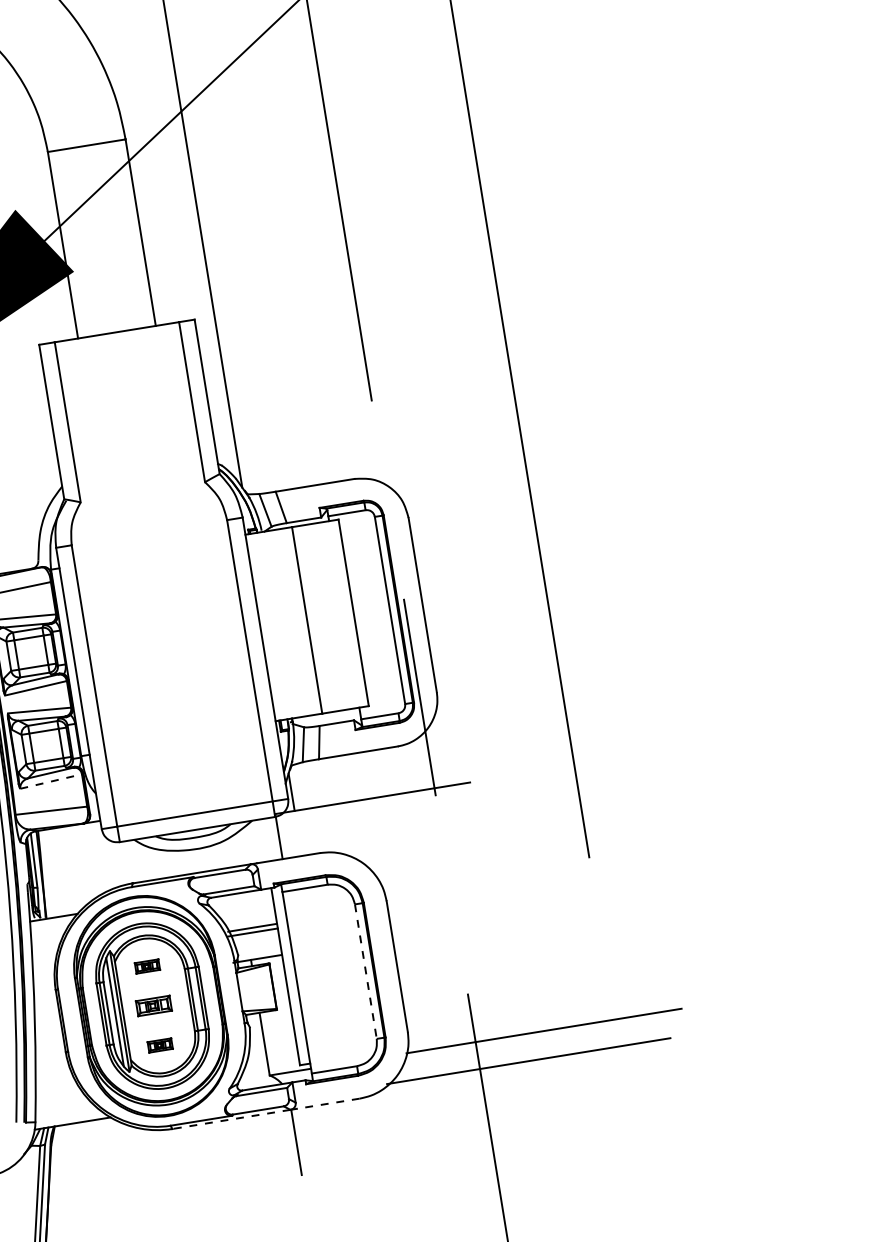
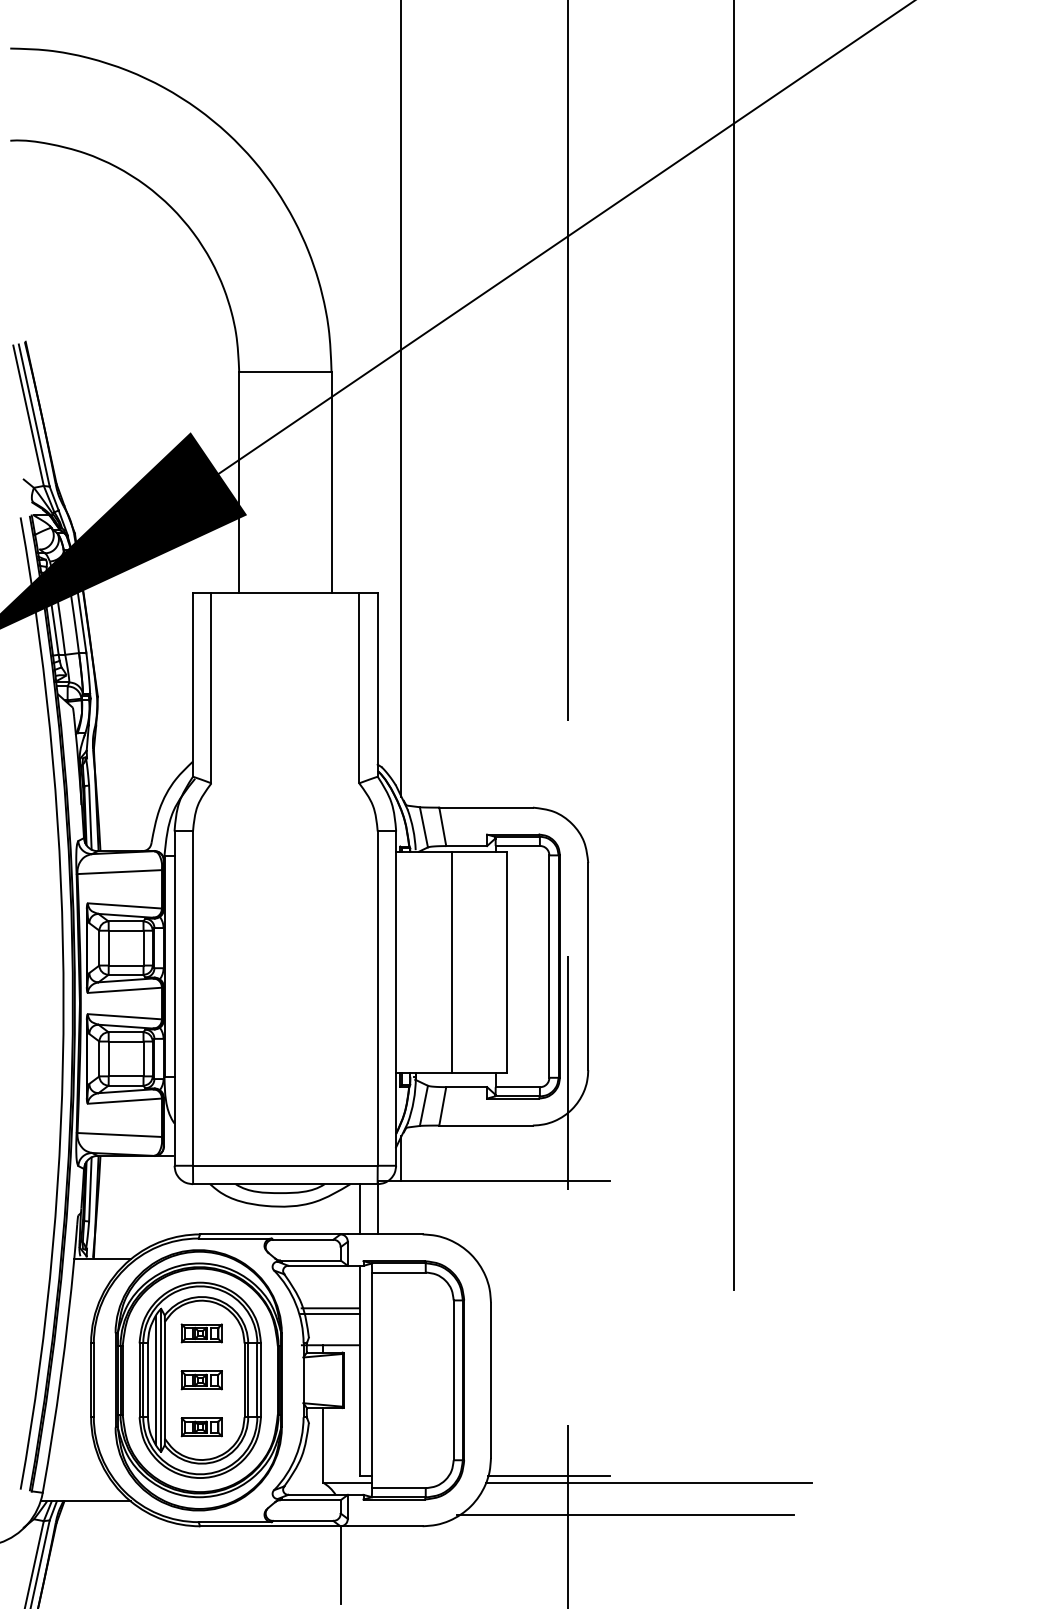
line: (51, 781) -> (125, 1101), dashed -> solid
line: (263, 840) -> (359, 1209), added
part: (147, 966) -> (201, 1333), size x1.43
line: (365, 971) -> (453, 1380), dashed -> solid
line: (458, 1039) -> (548, 1476), added
part: (160, 1045) -> (201, 1427), size x1.43
line: (327, 1104) -> (384, 1526), dashed -> solid
line: (230, 1119) -> (269, 1526), dashed -> solid

